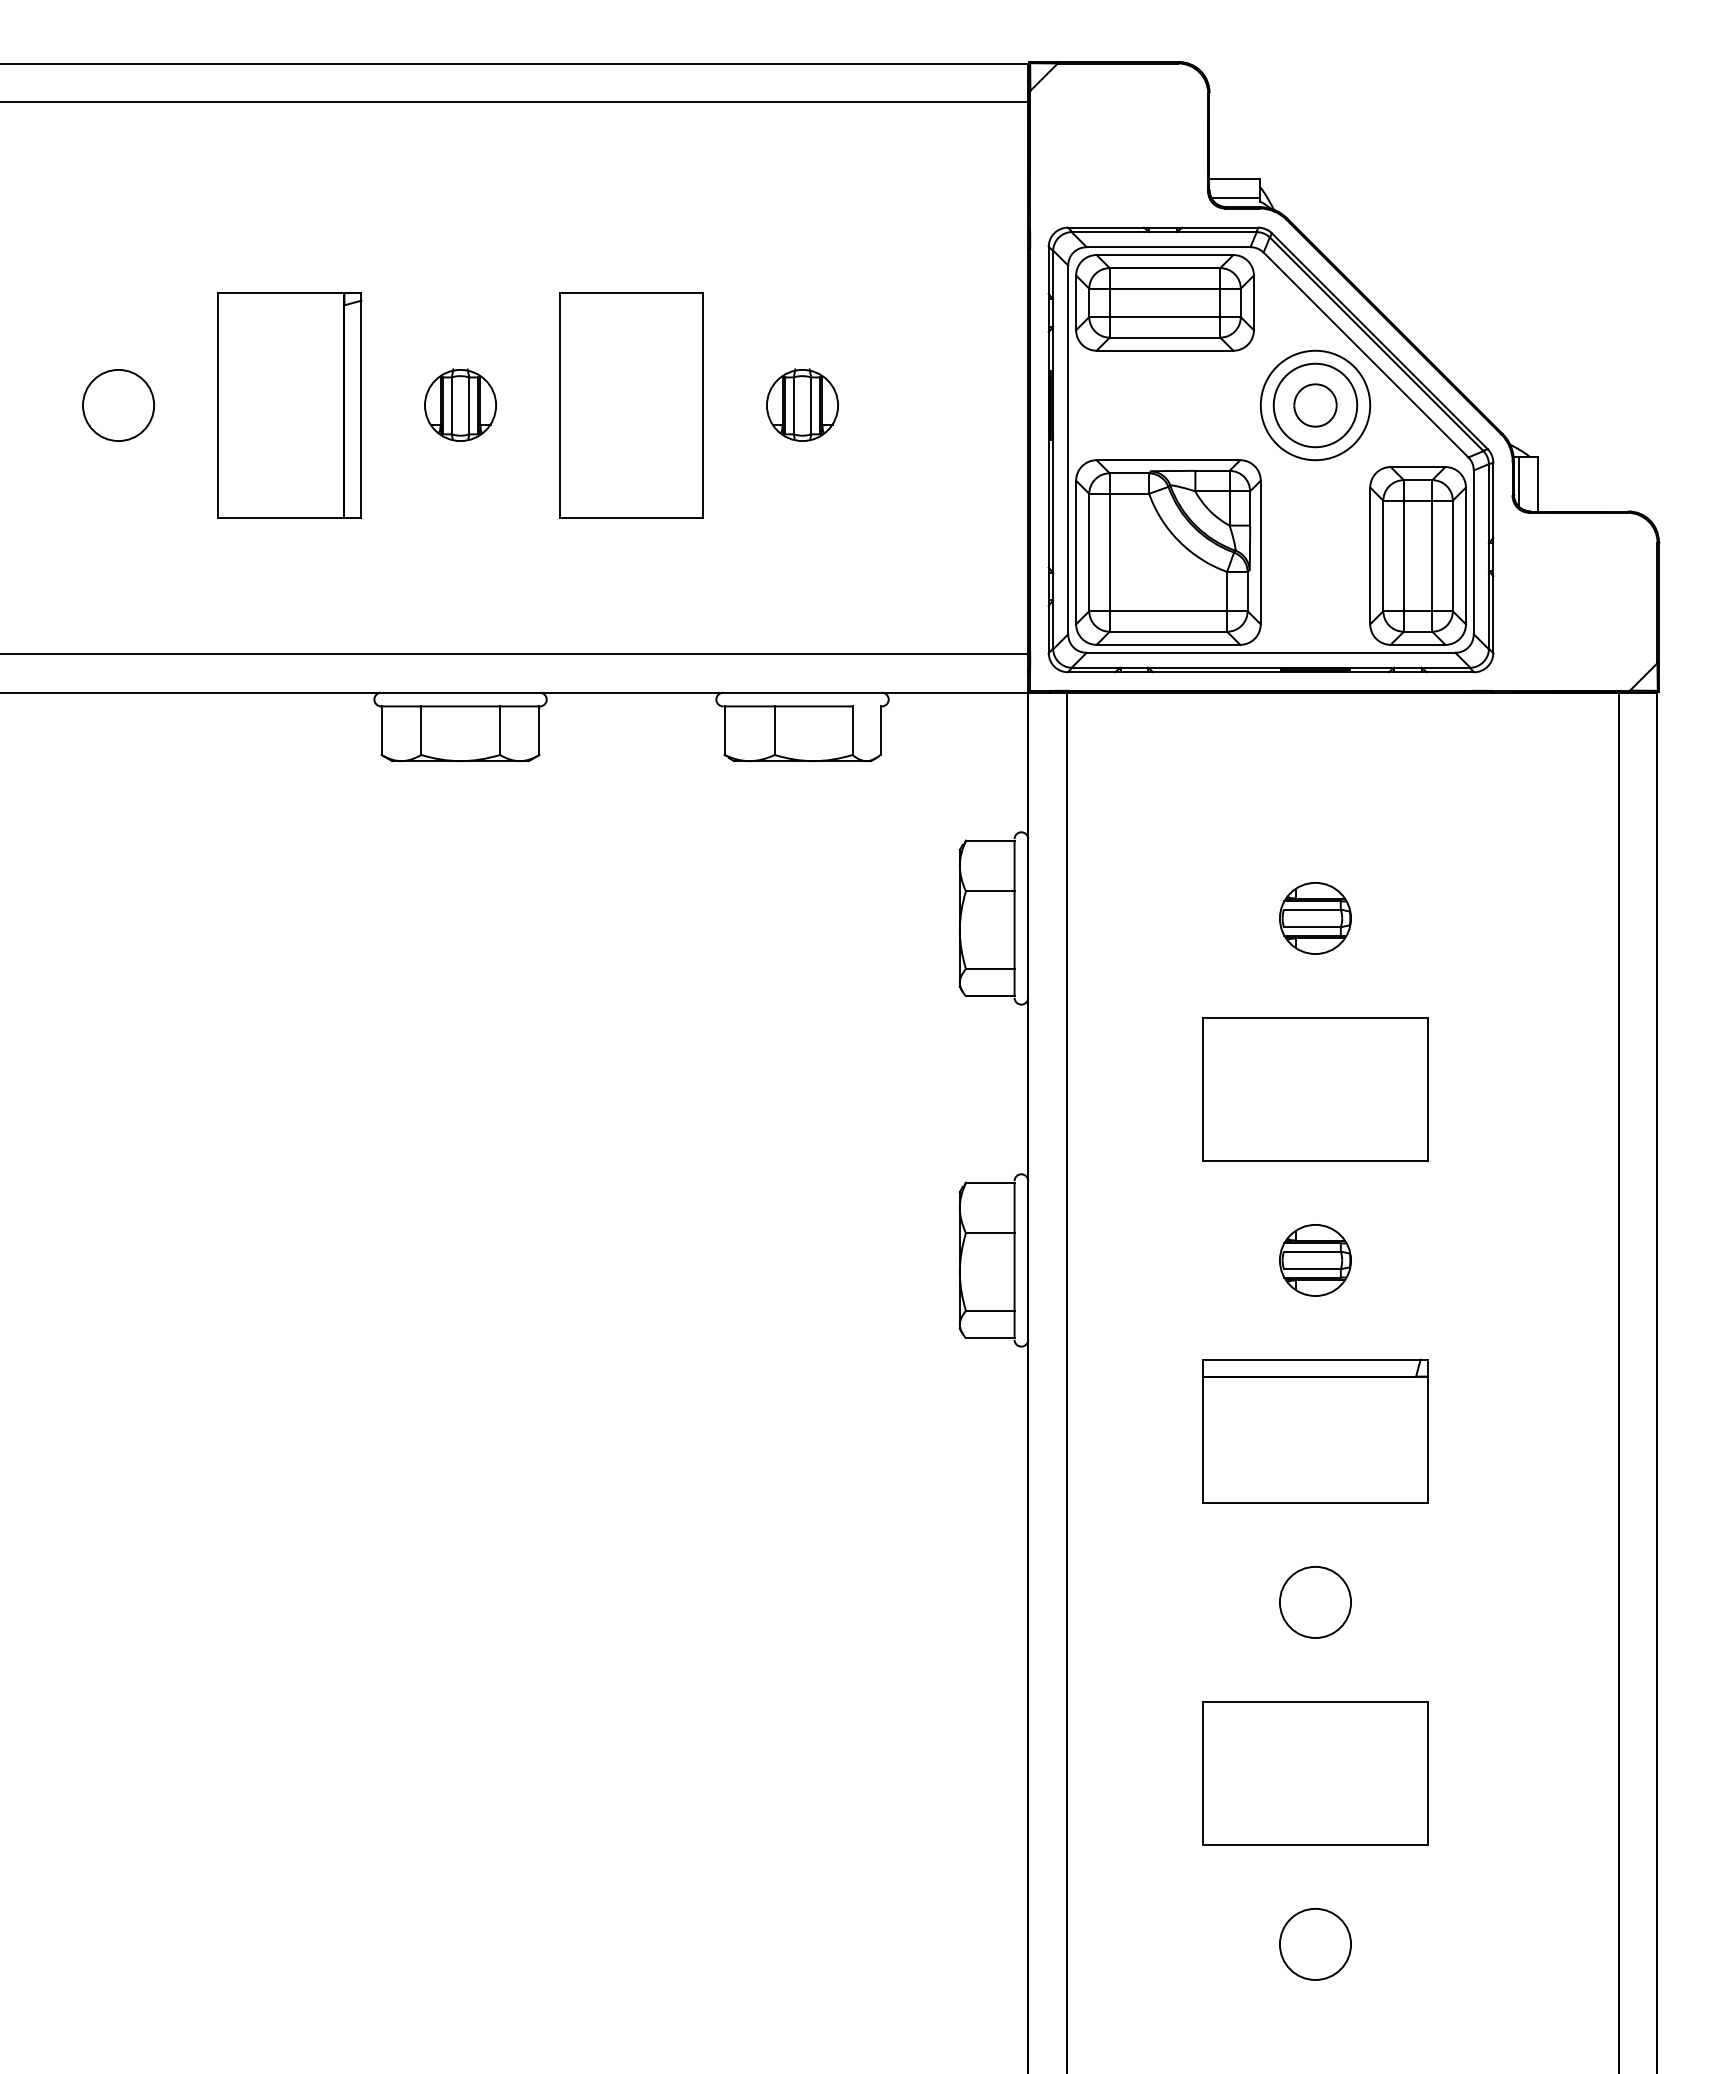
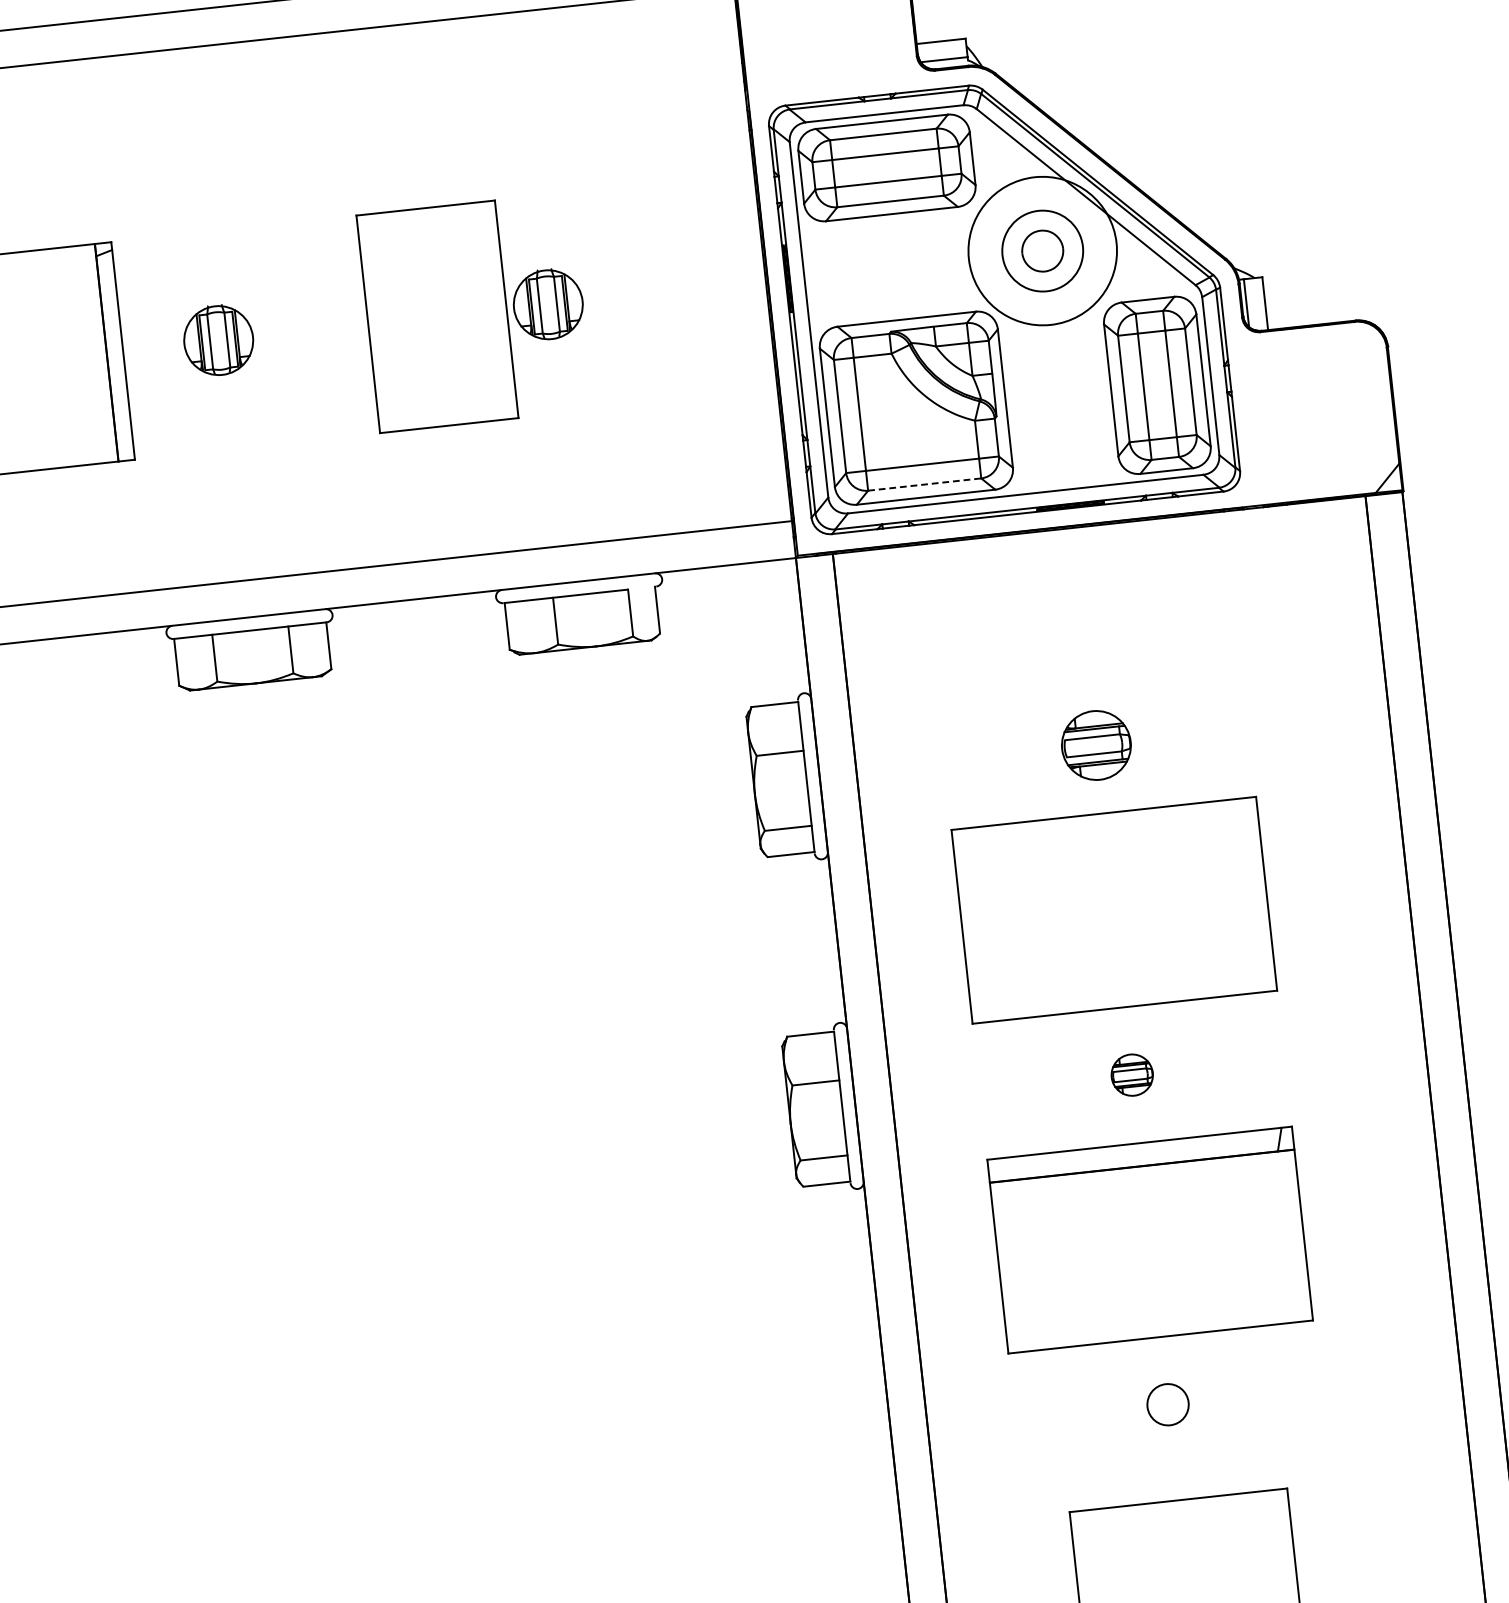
part: (631, 405) -> (437, 316), moved
circle: (1315, 405) -> (1042, 251), size x1.4
line: (1168, 631) -> (924, 484), solid -> dashed
part: (1315, 1089) -> (1114, 910), size x1.4
part: (1315, 1260) -> (1132, 1075), size x0.6
part: (1315, 1430) -> (1150, 1239), size x1.4
circle: (1315, 1602) -> (1168, 1404), size x0.6

